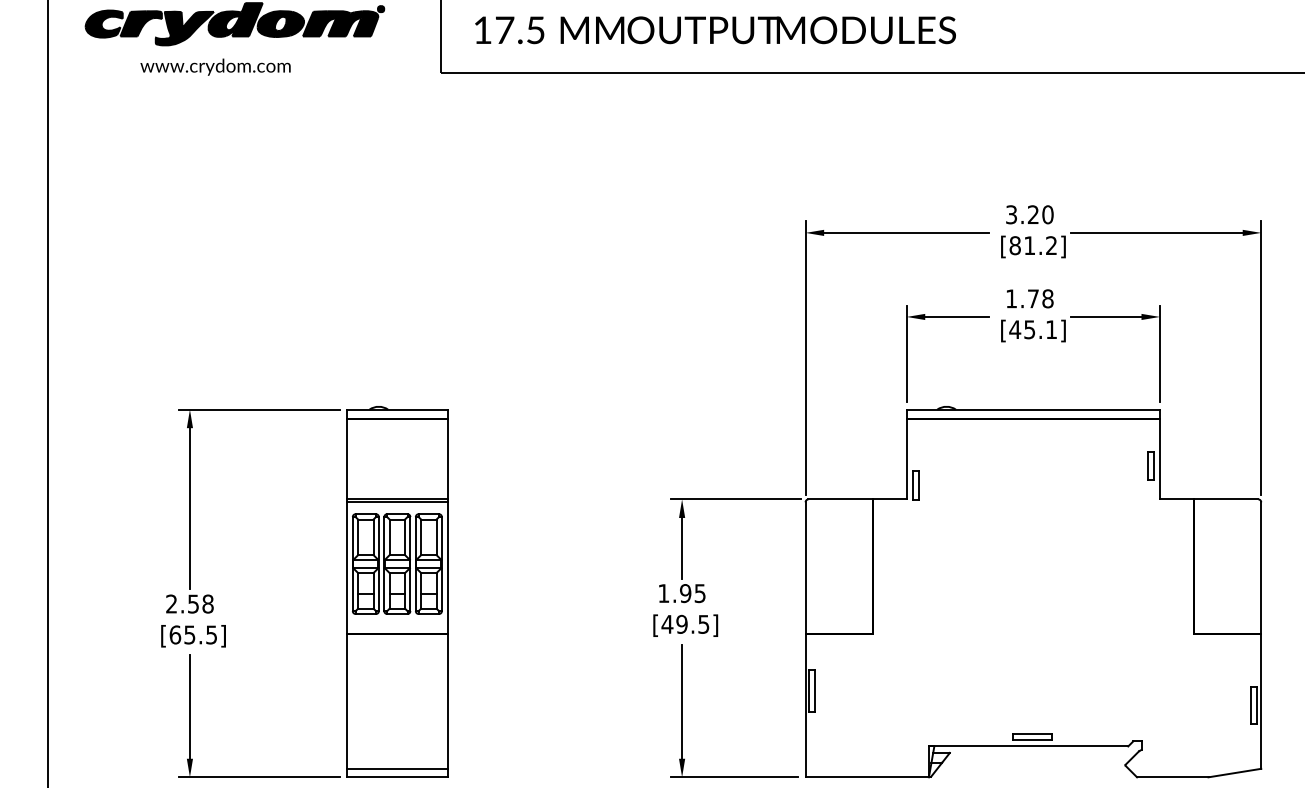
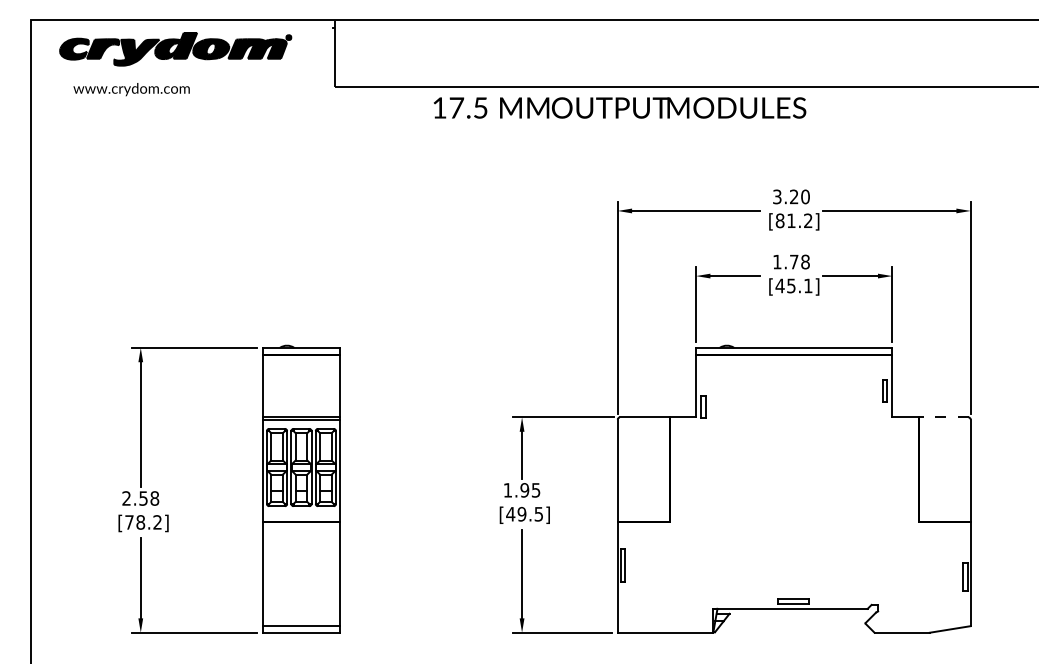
text: (714, 29) -> (619, 107), moved
text: (215, 67) -> (131, 89), moved
line: (1226, 499) -> (943, 417), solid -> dashed
text: (193, 635) -> (143, 522), [65.5] -> [78.2]

